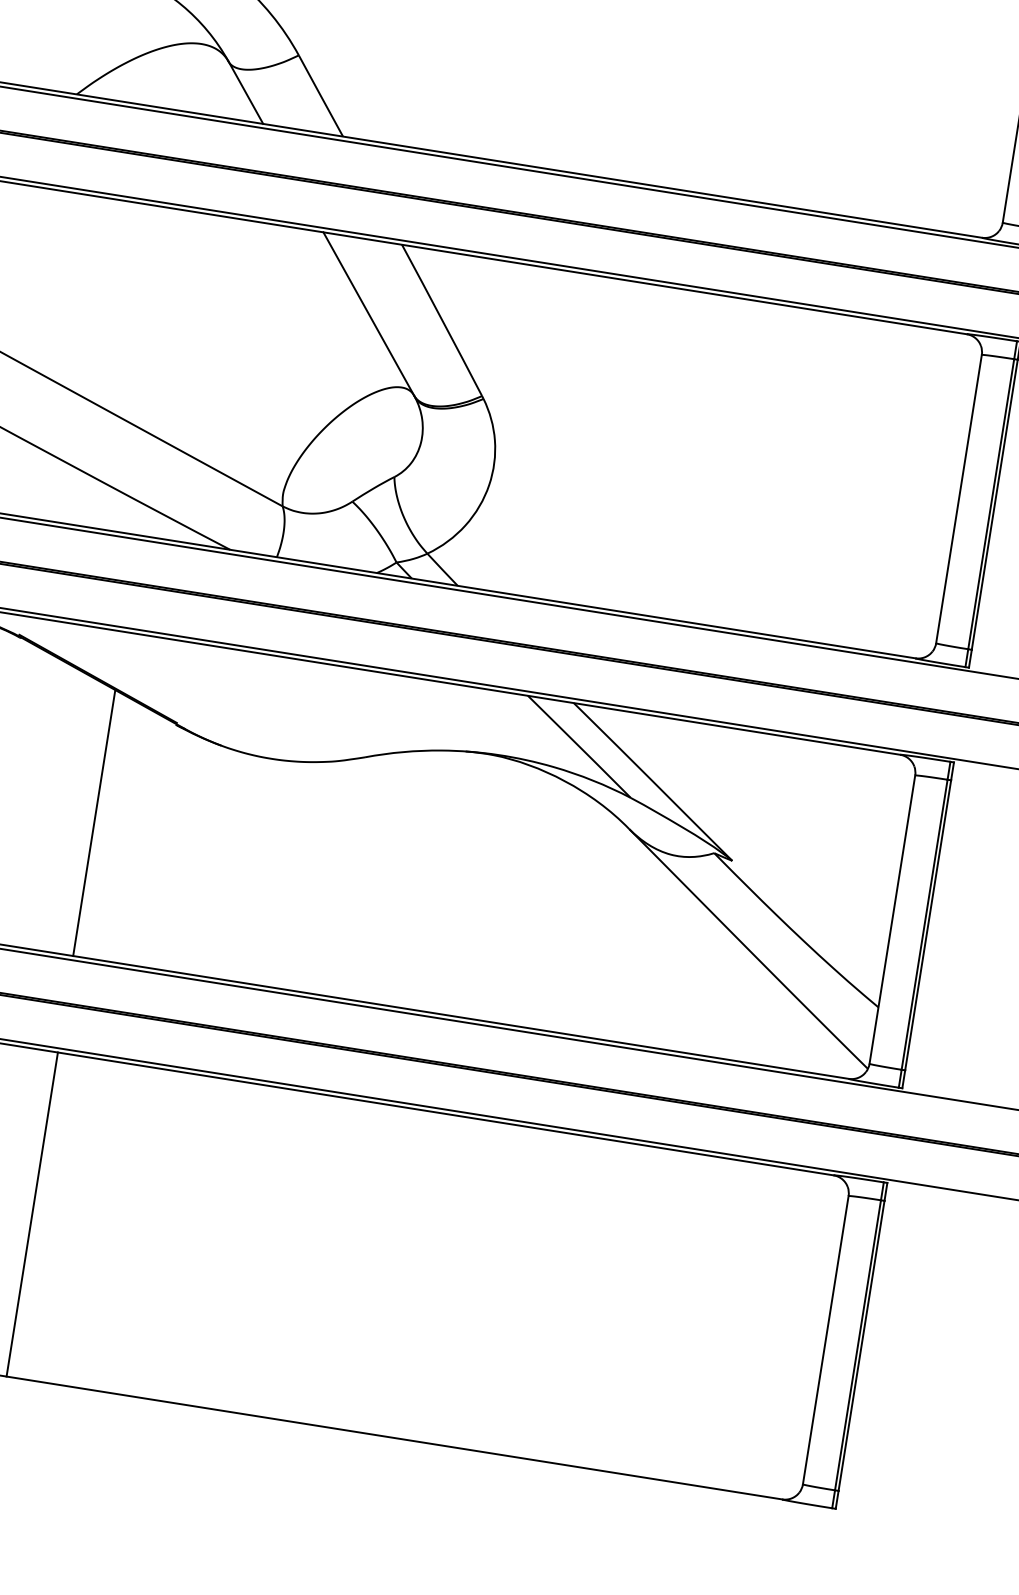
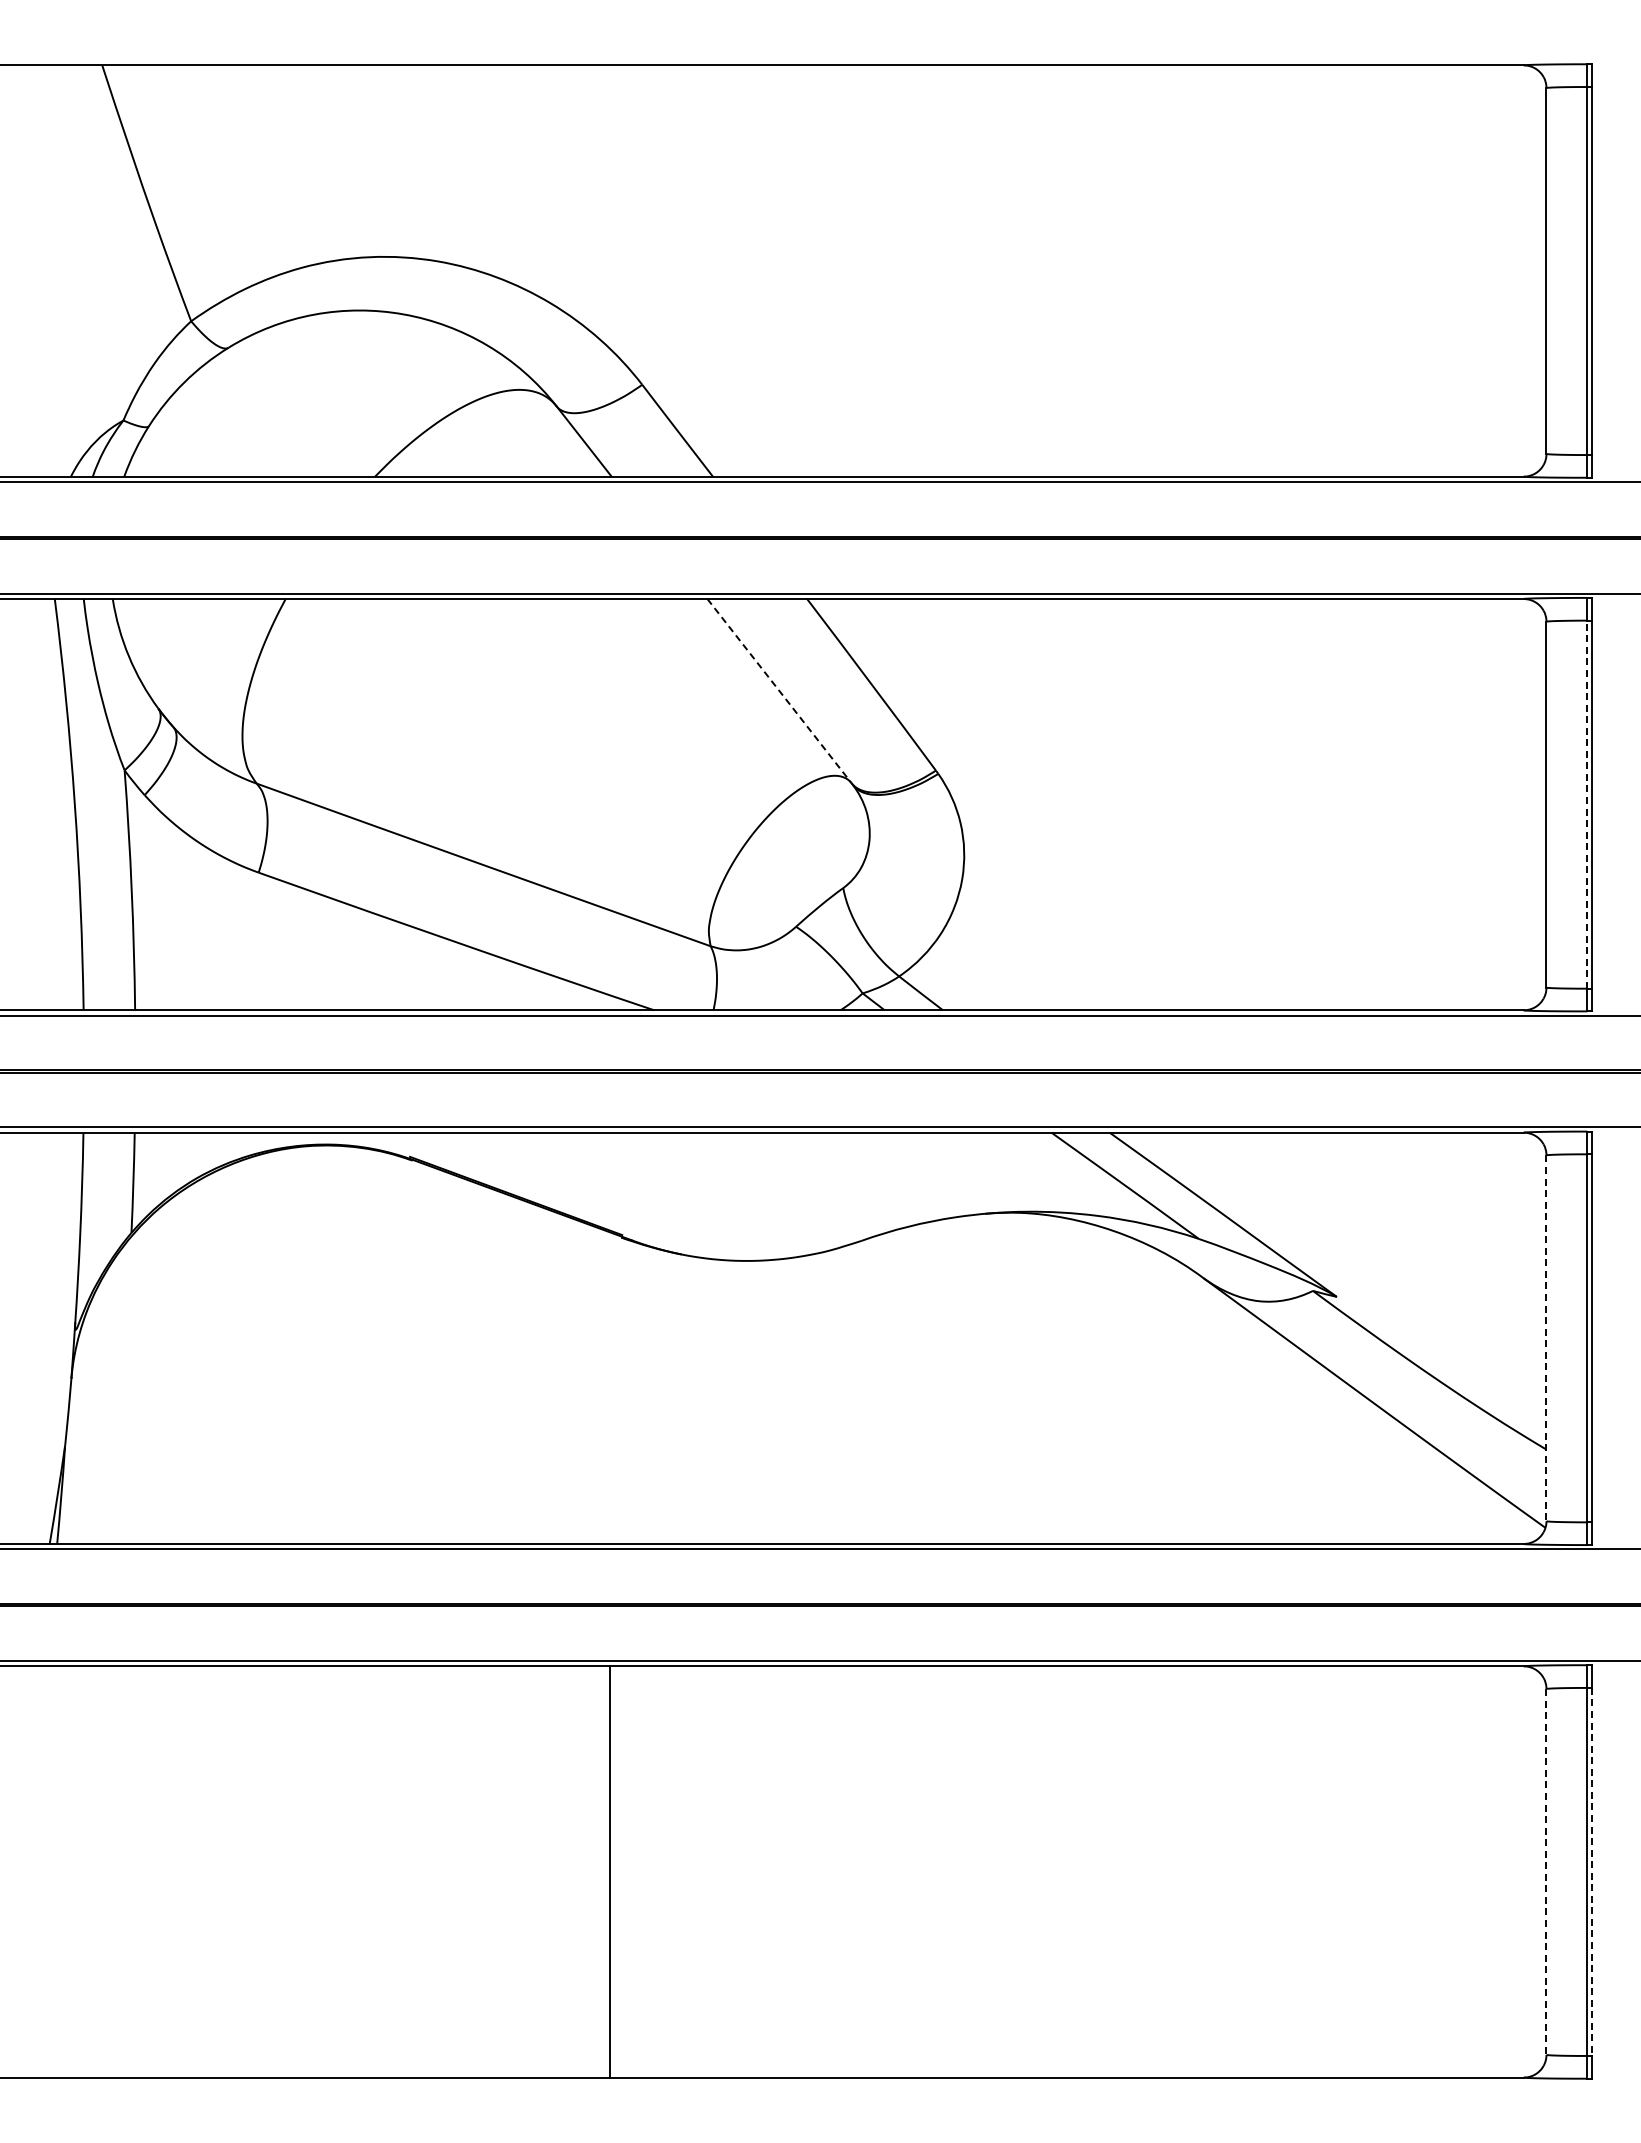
line: (368, 314) -> (779, 691), solid -> dashed
line: (991, 504) -> (1587, 804), solid -> dashed
line: (94, 823) -> (539, 1375), removed
line: (892, 919) -> (1546, 1338), solid -> dashed
line: (32, 1214) -> (609, 1871), moved
line: (825, 1339) -> (1546, 1871), solid -> dashed
line: (861, 1346) -> (1591, 1872), solid -> dashed

